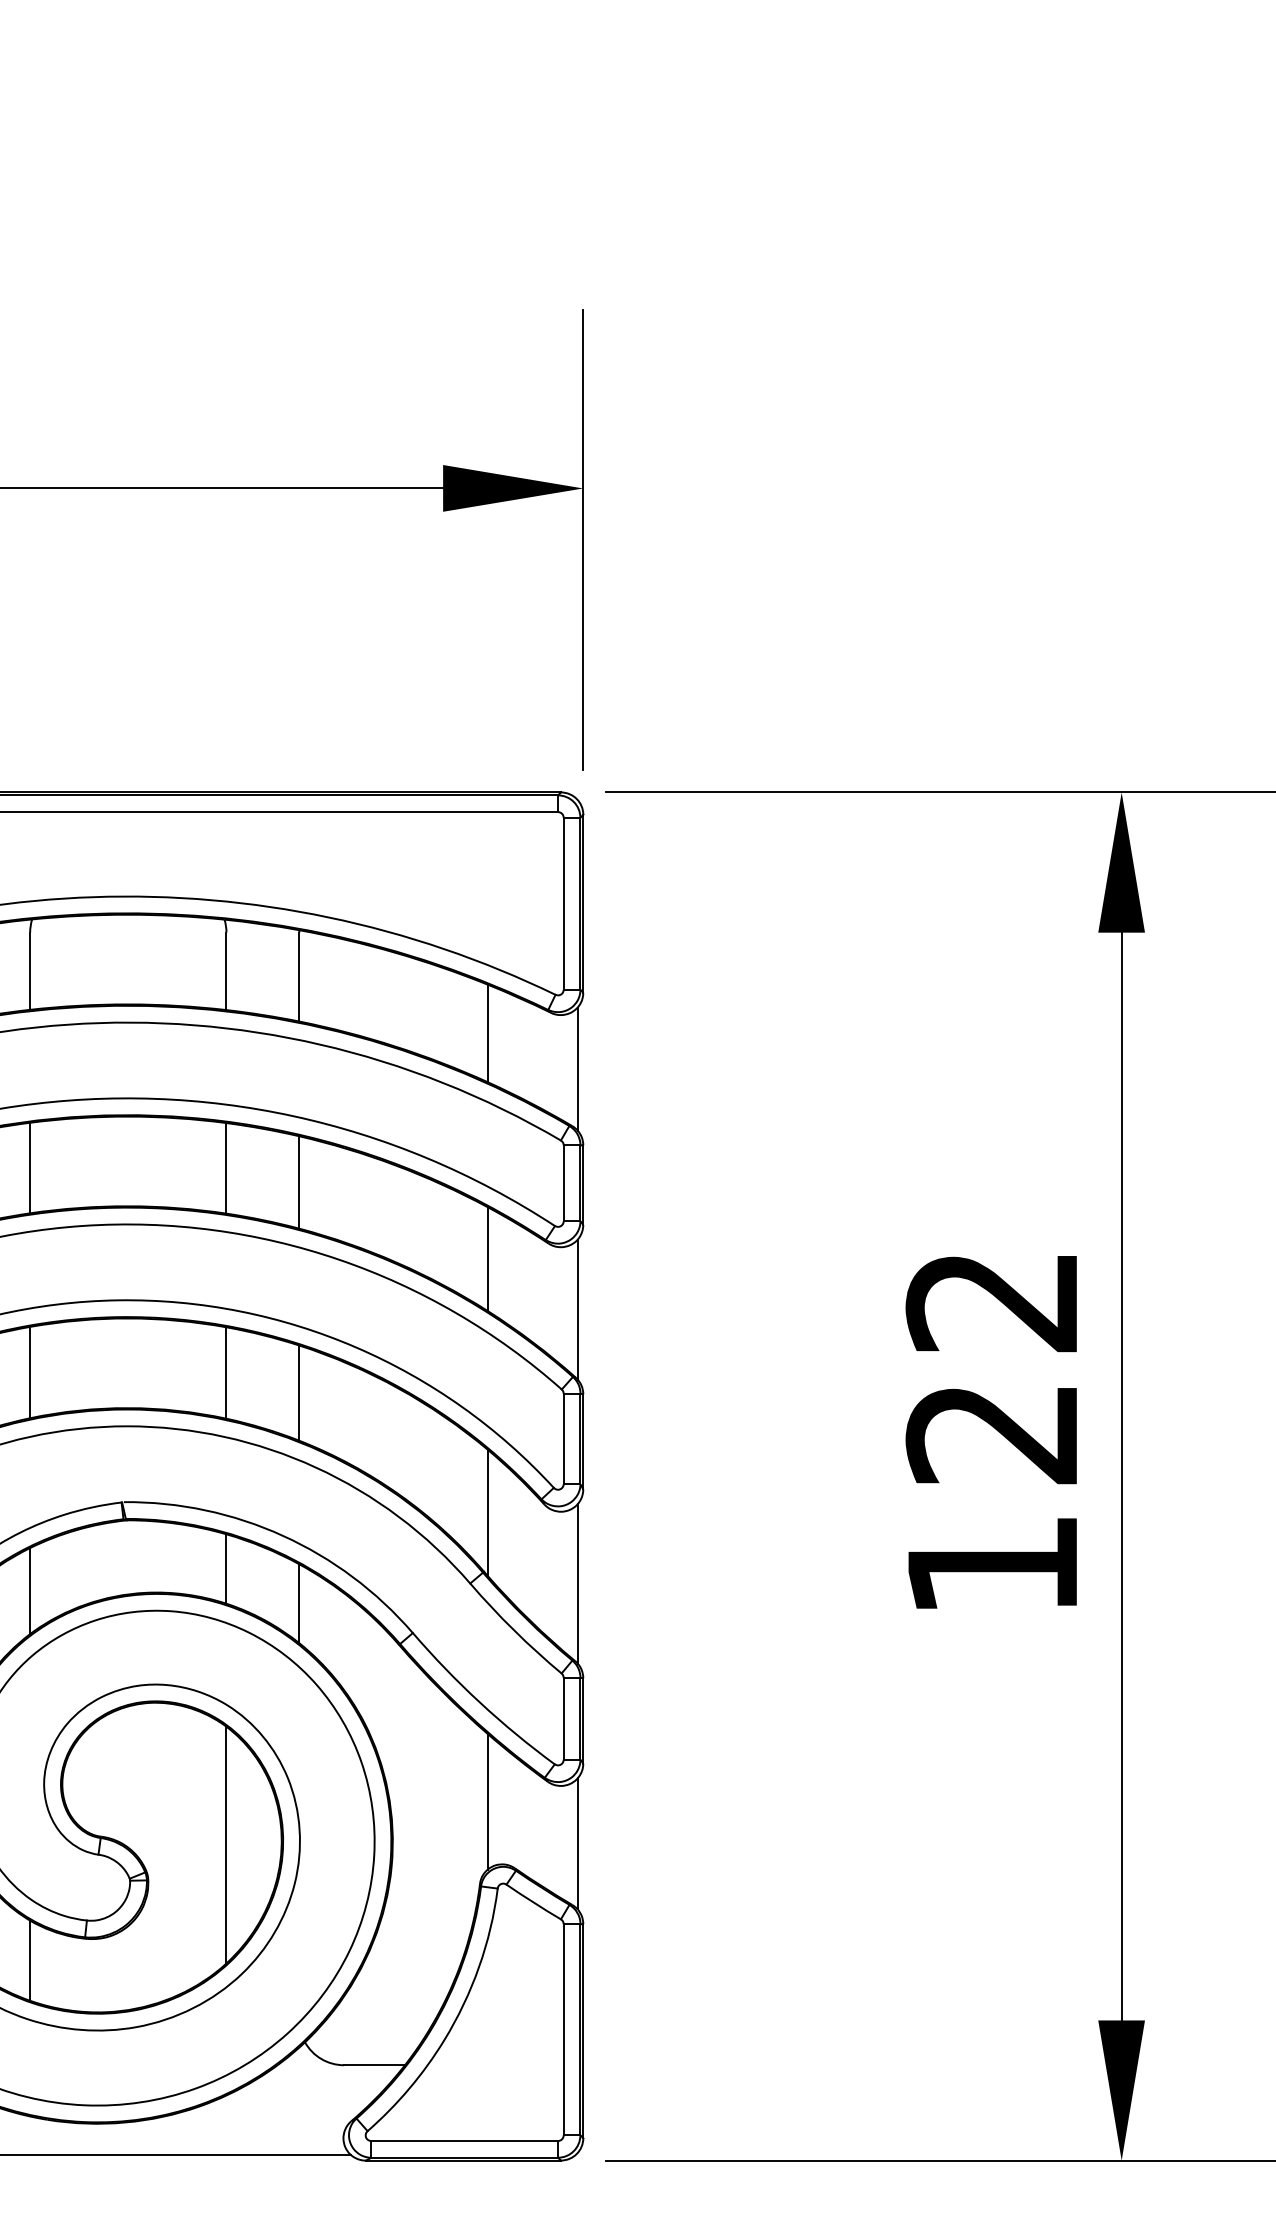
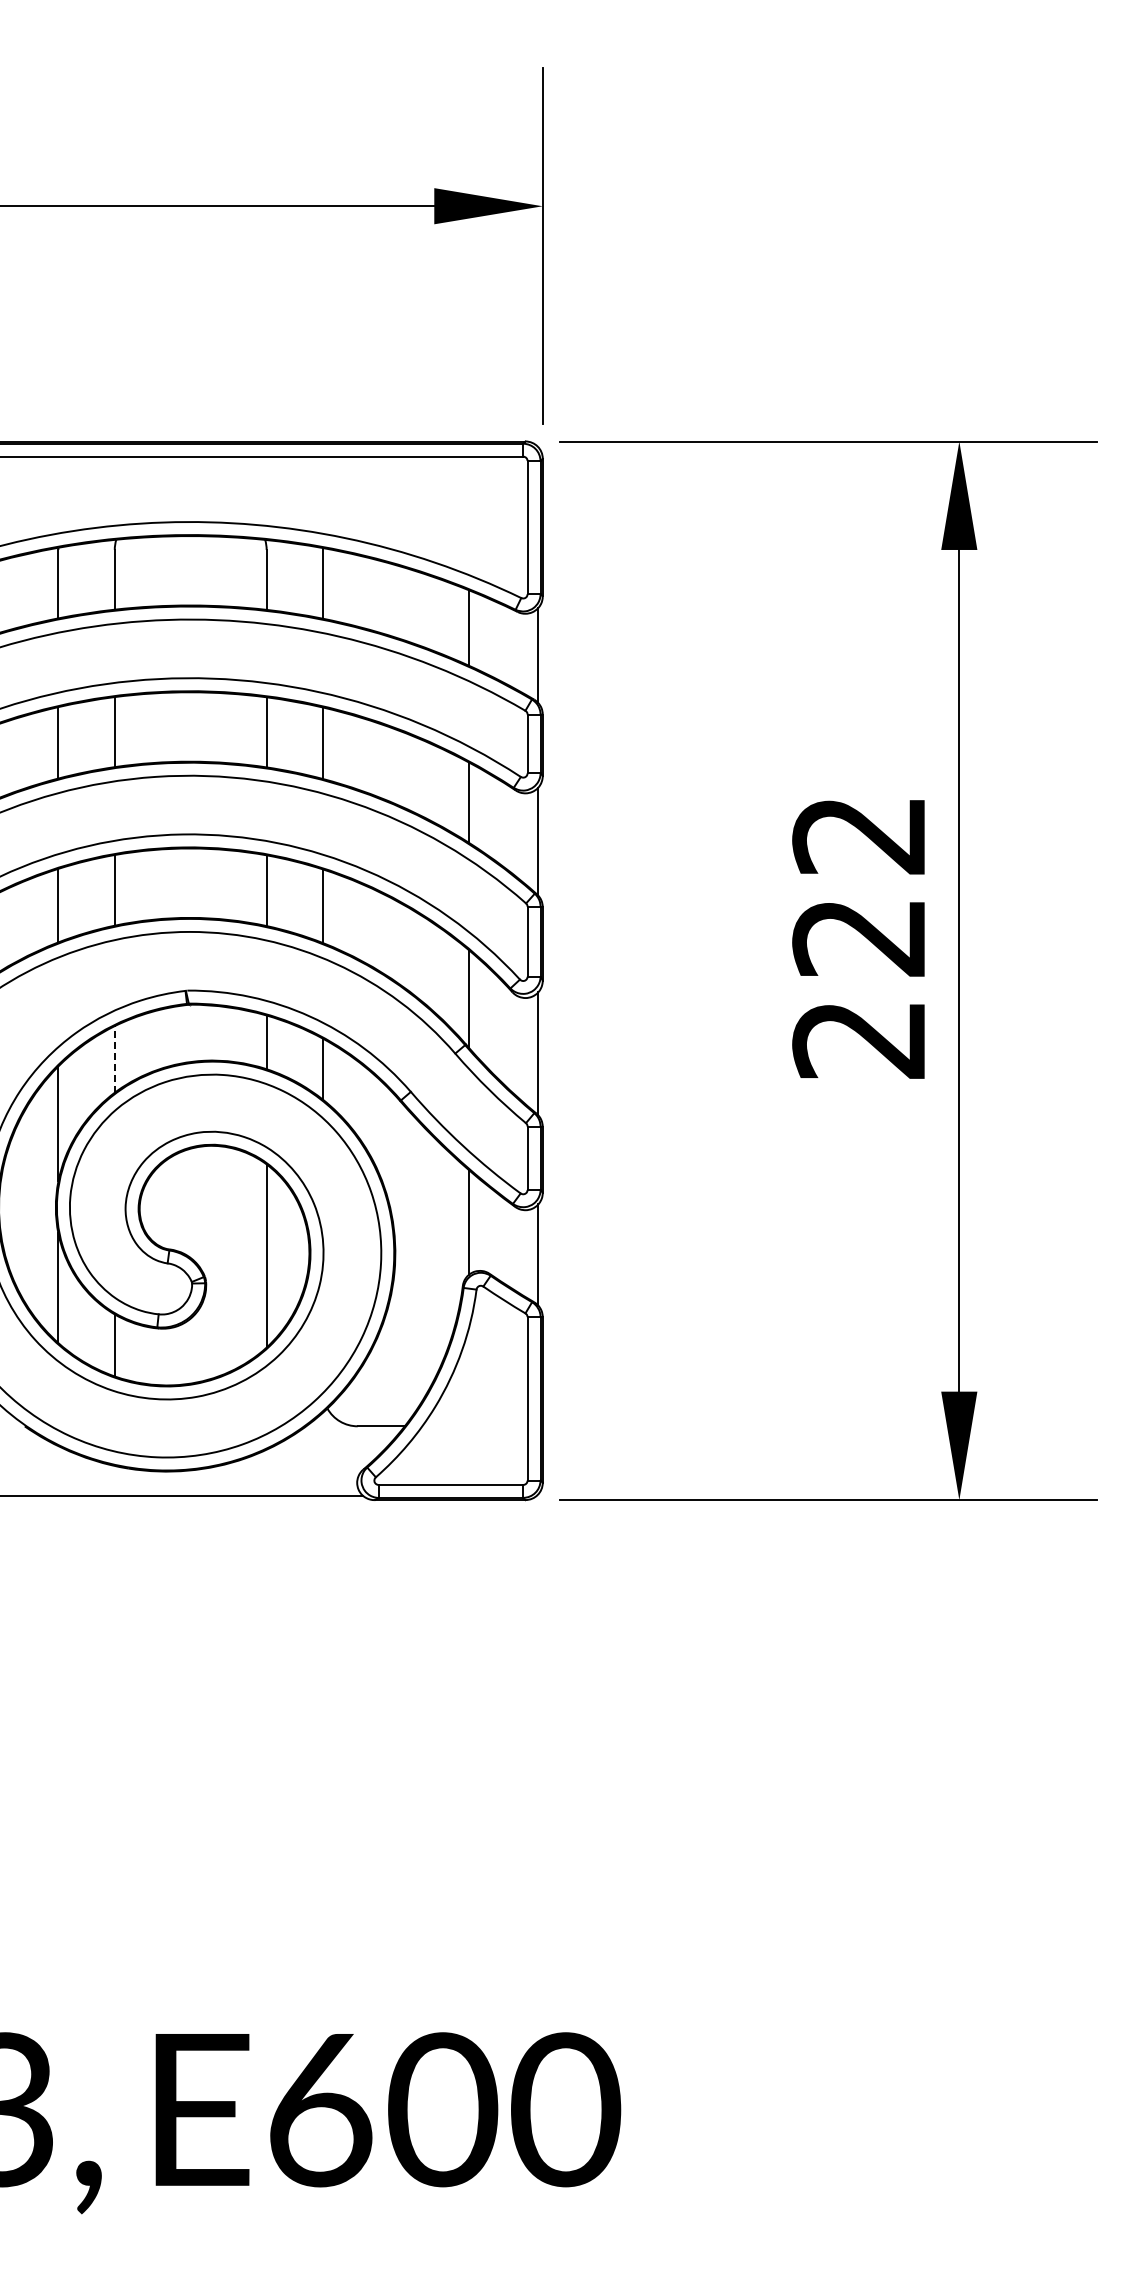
text: (991, 1566) -> (858, 1040), 122 -> 222
line: (29, 1589) -> (114, 1058), solid -> dashed

